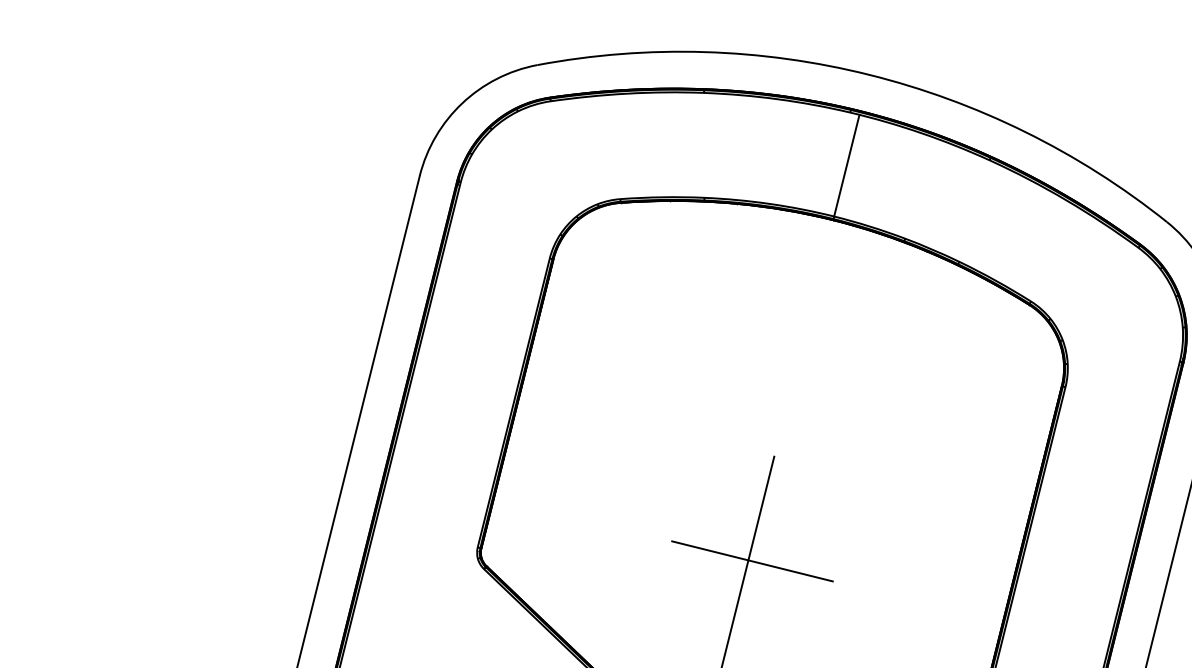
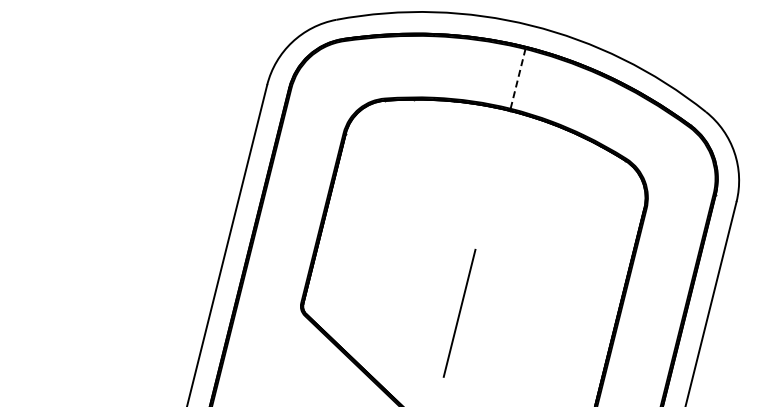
line: (847, 164) -> (518, 78), solid -> dashed
line: (752, 561) -> (462, 311), removed

